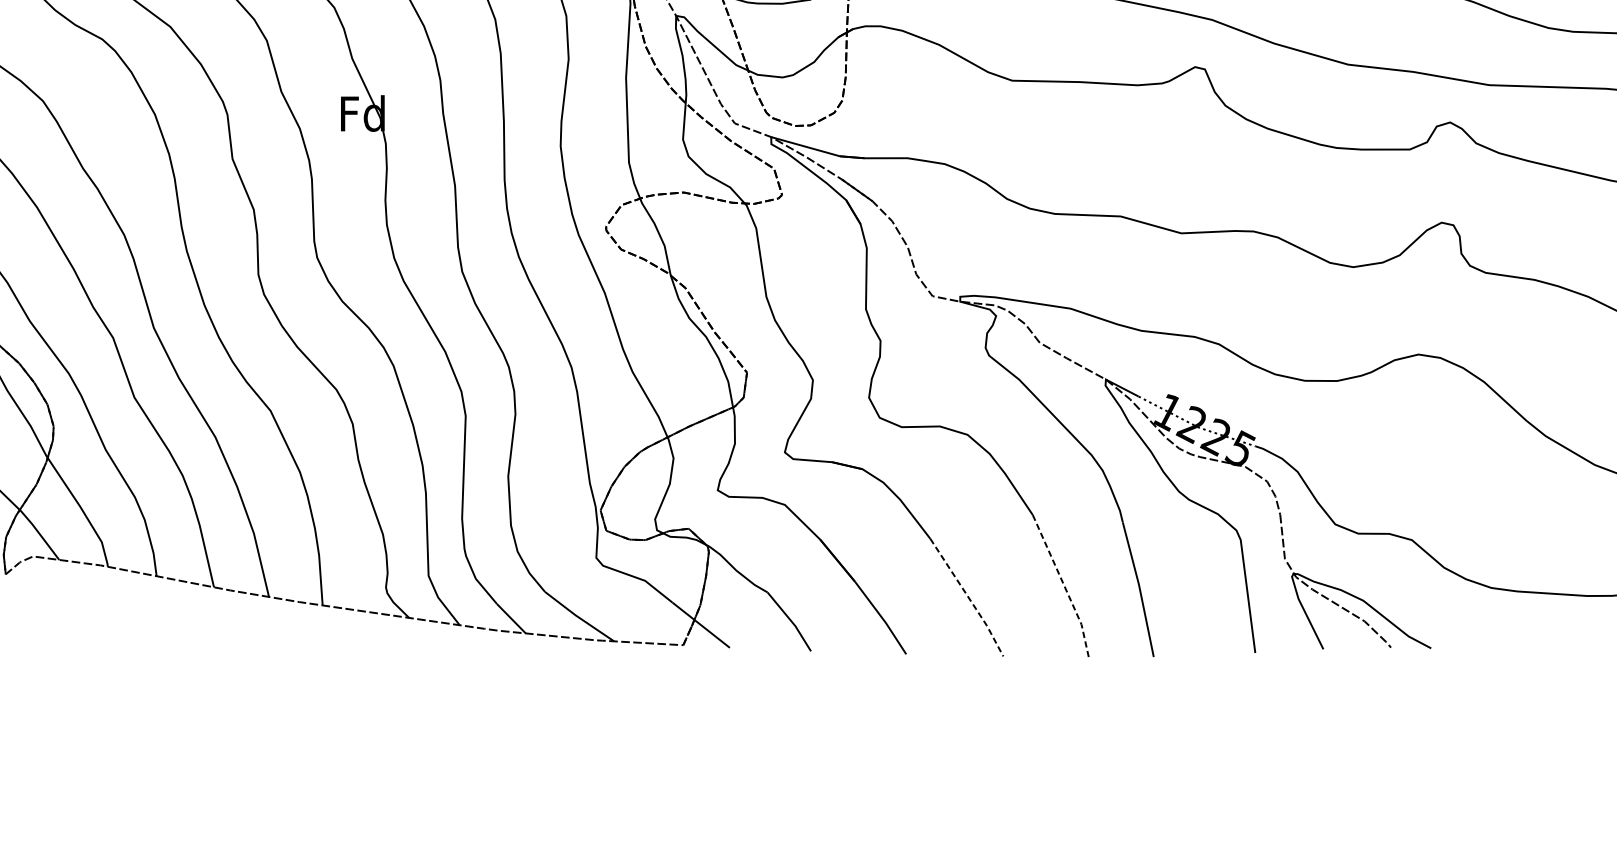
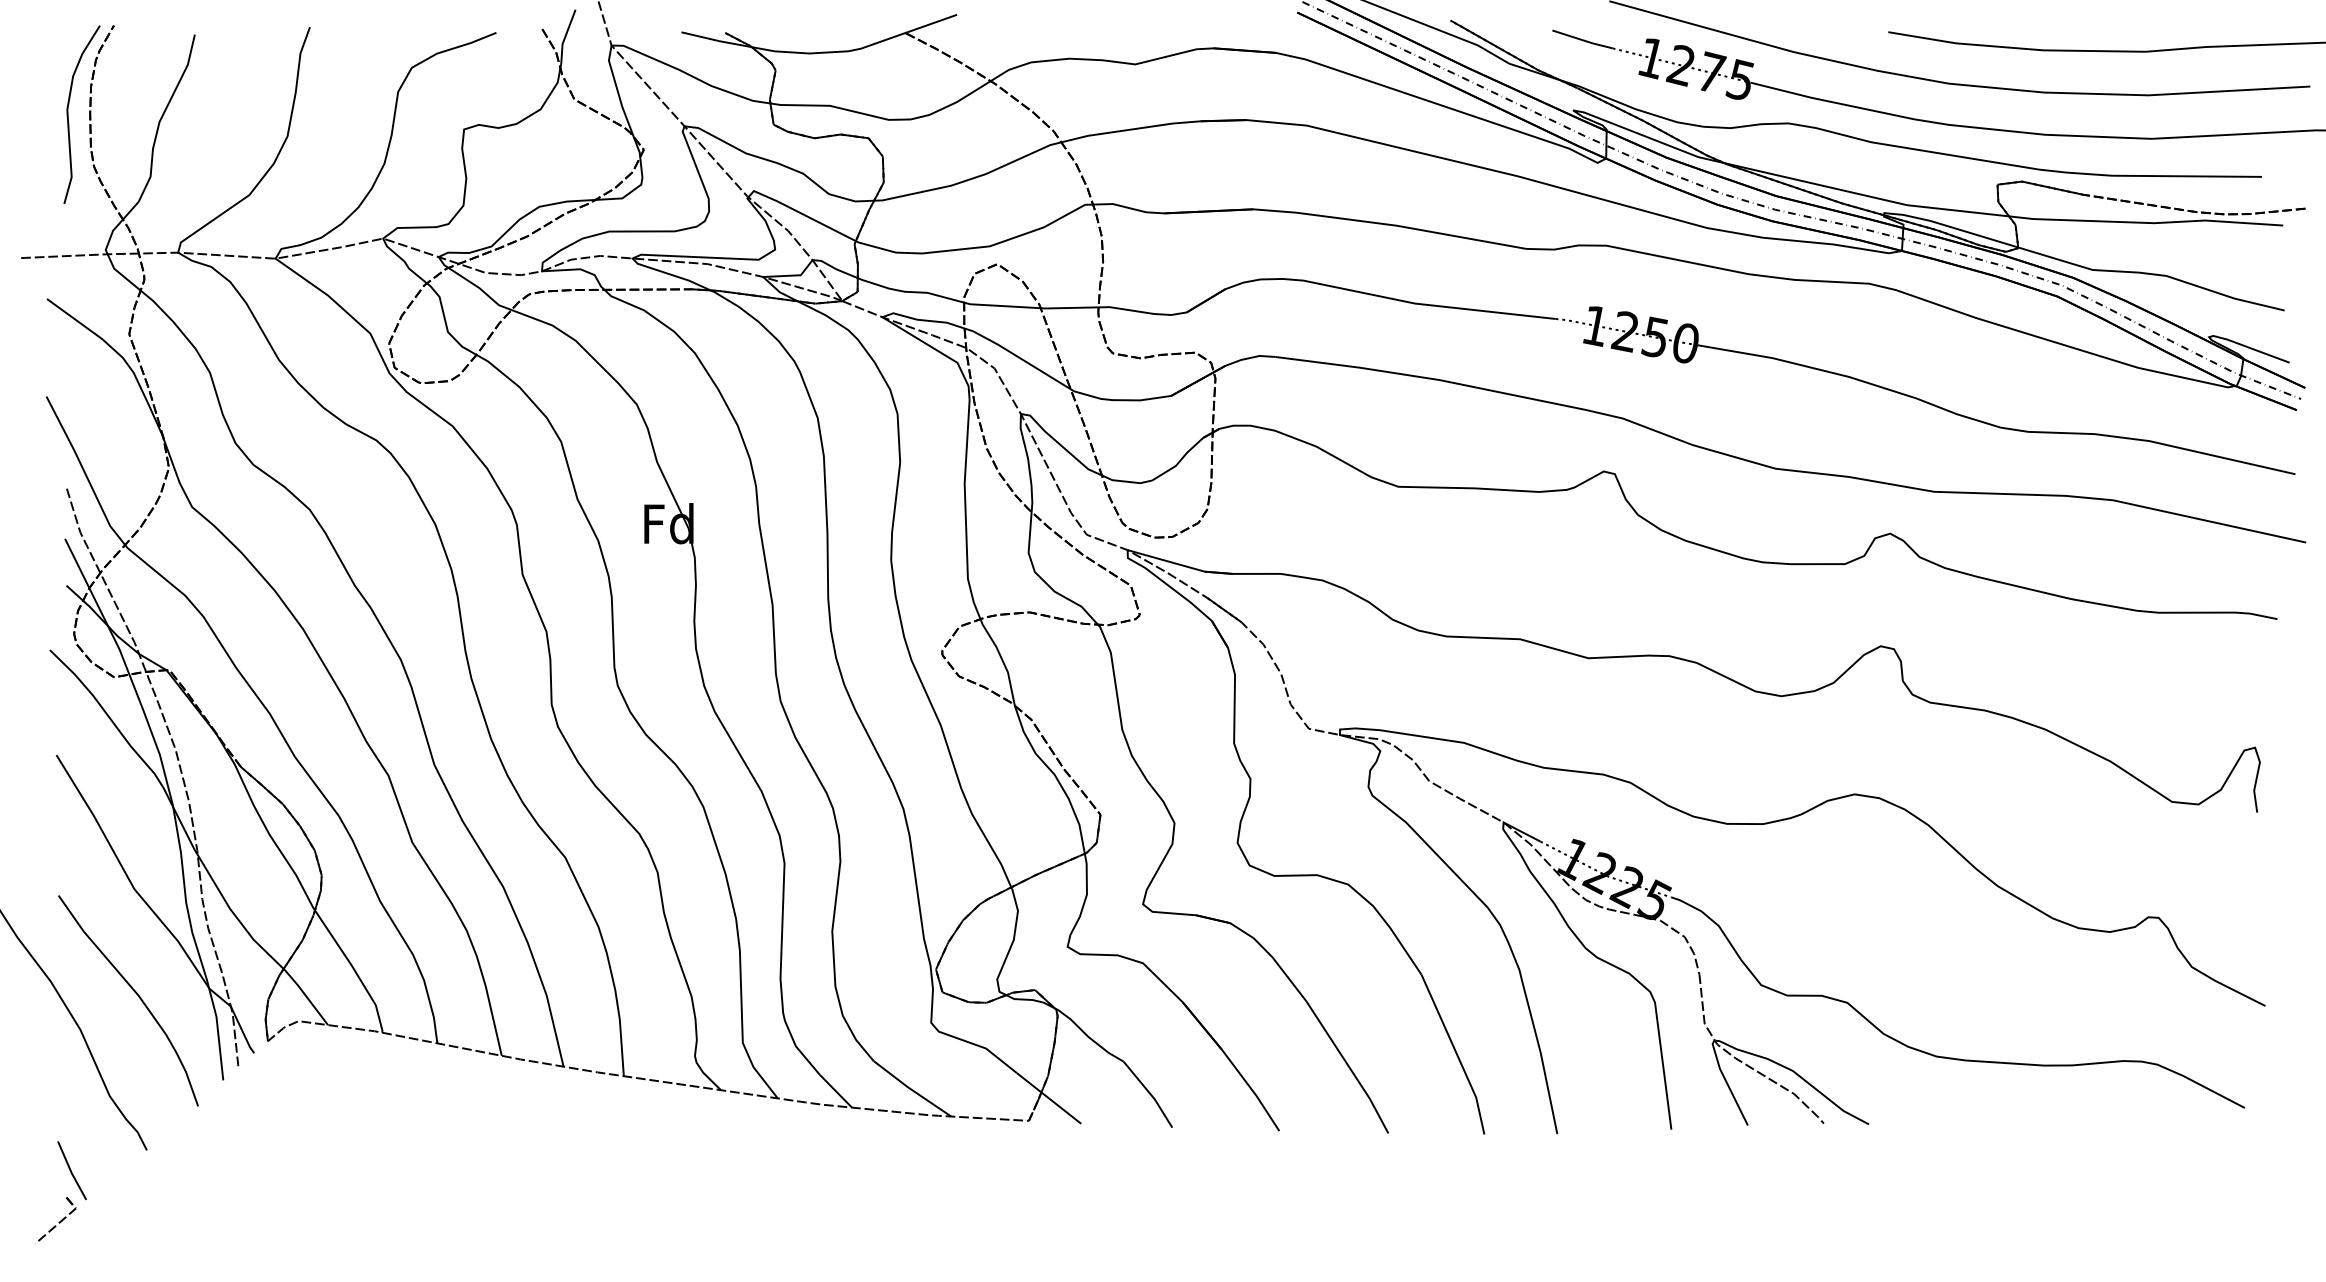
line: (1063, 585) -> (1456, 1053), dashed -> solid
line: (968, 597) -> (1349, 1067), dashed -> solid

